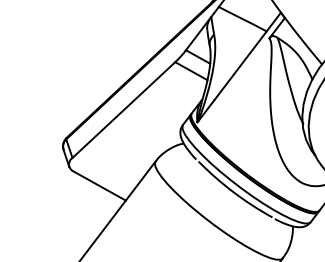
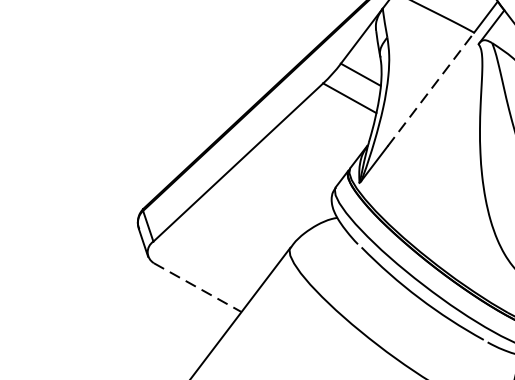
line: (240, 65) -> (430, 88), solid -> dashed
line: (99, 186) -> (198, 288), solid -> dashed

